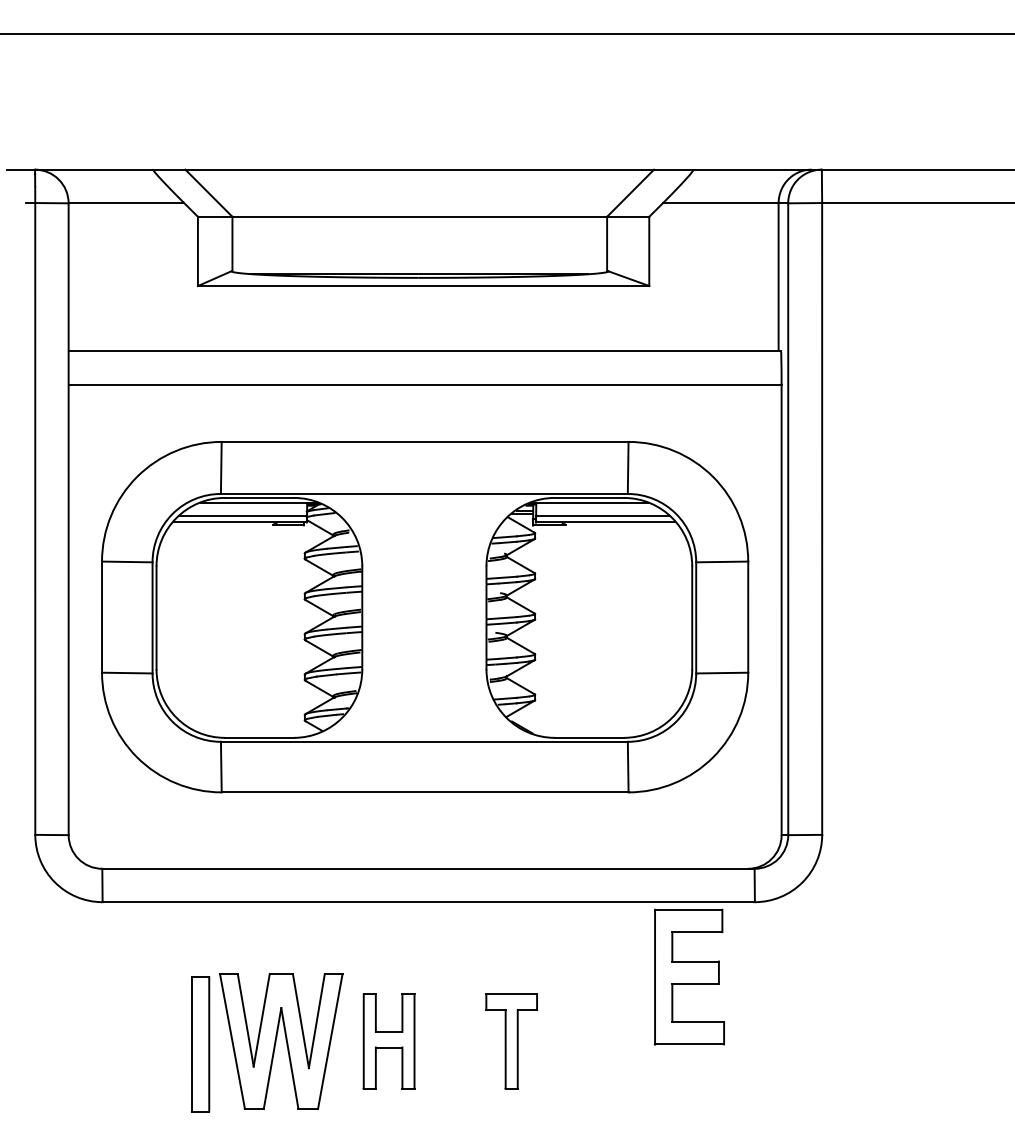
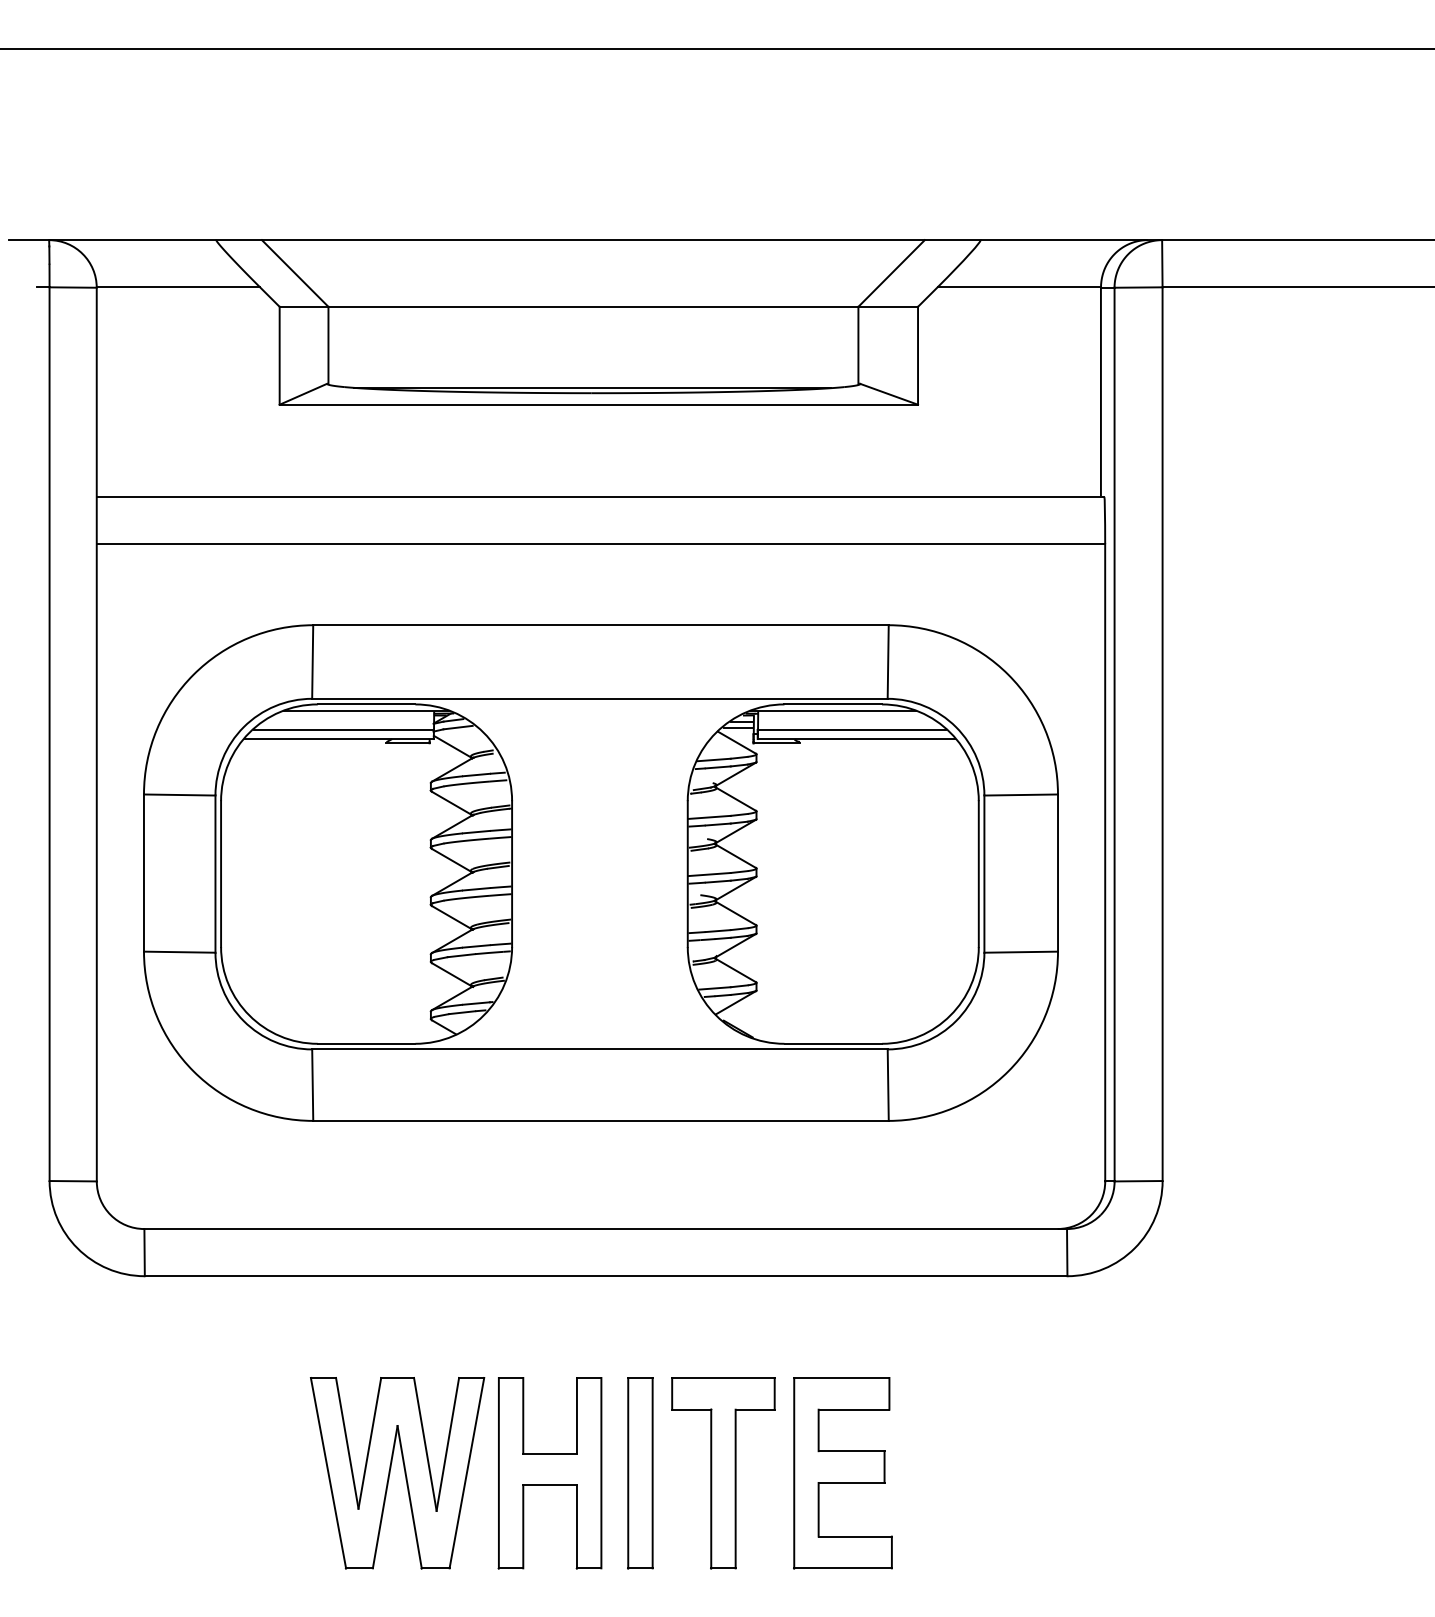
part: (689, 977) -> (842, 1473), moved
part: (388, 1041) -> (549, 1473), size x1.43
part: (511, 1041) -> (723, 1473), size x1.43
part: (200, 1044) -> (640, 1473), moved

